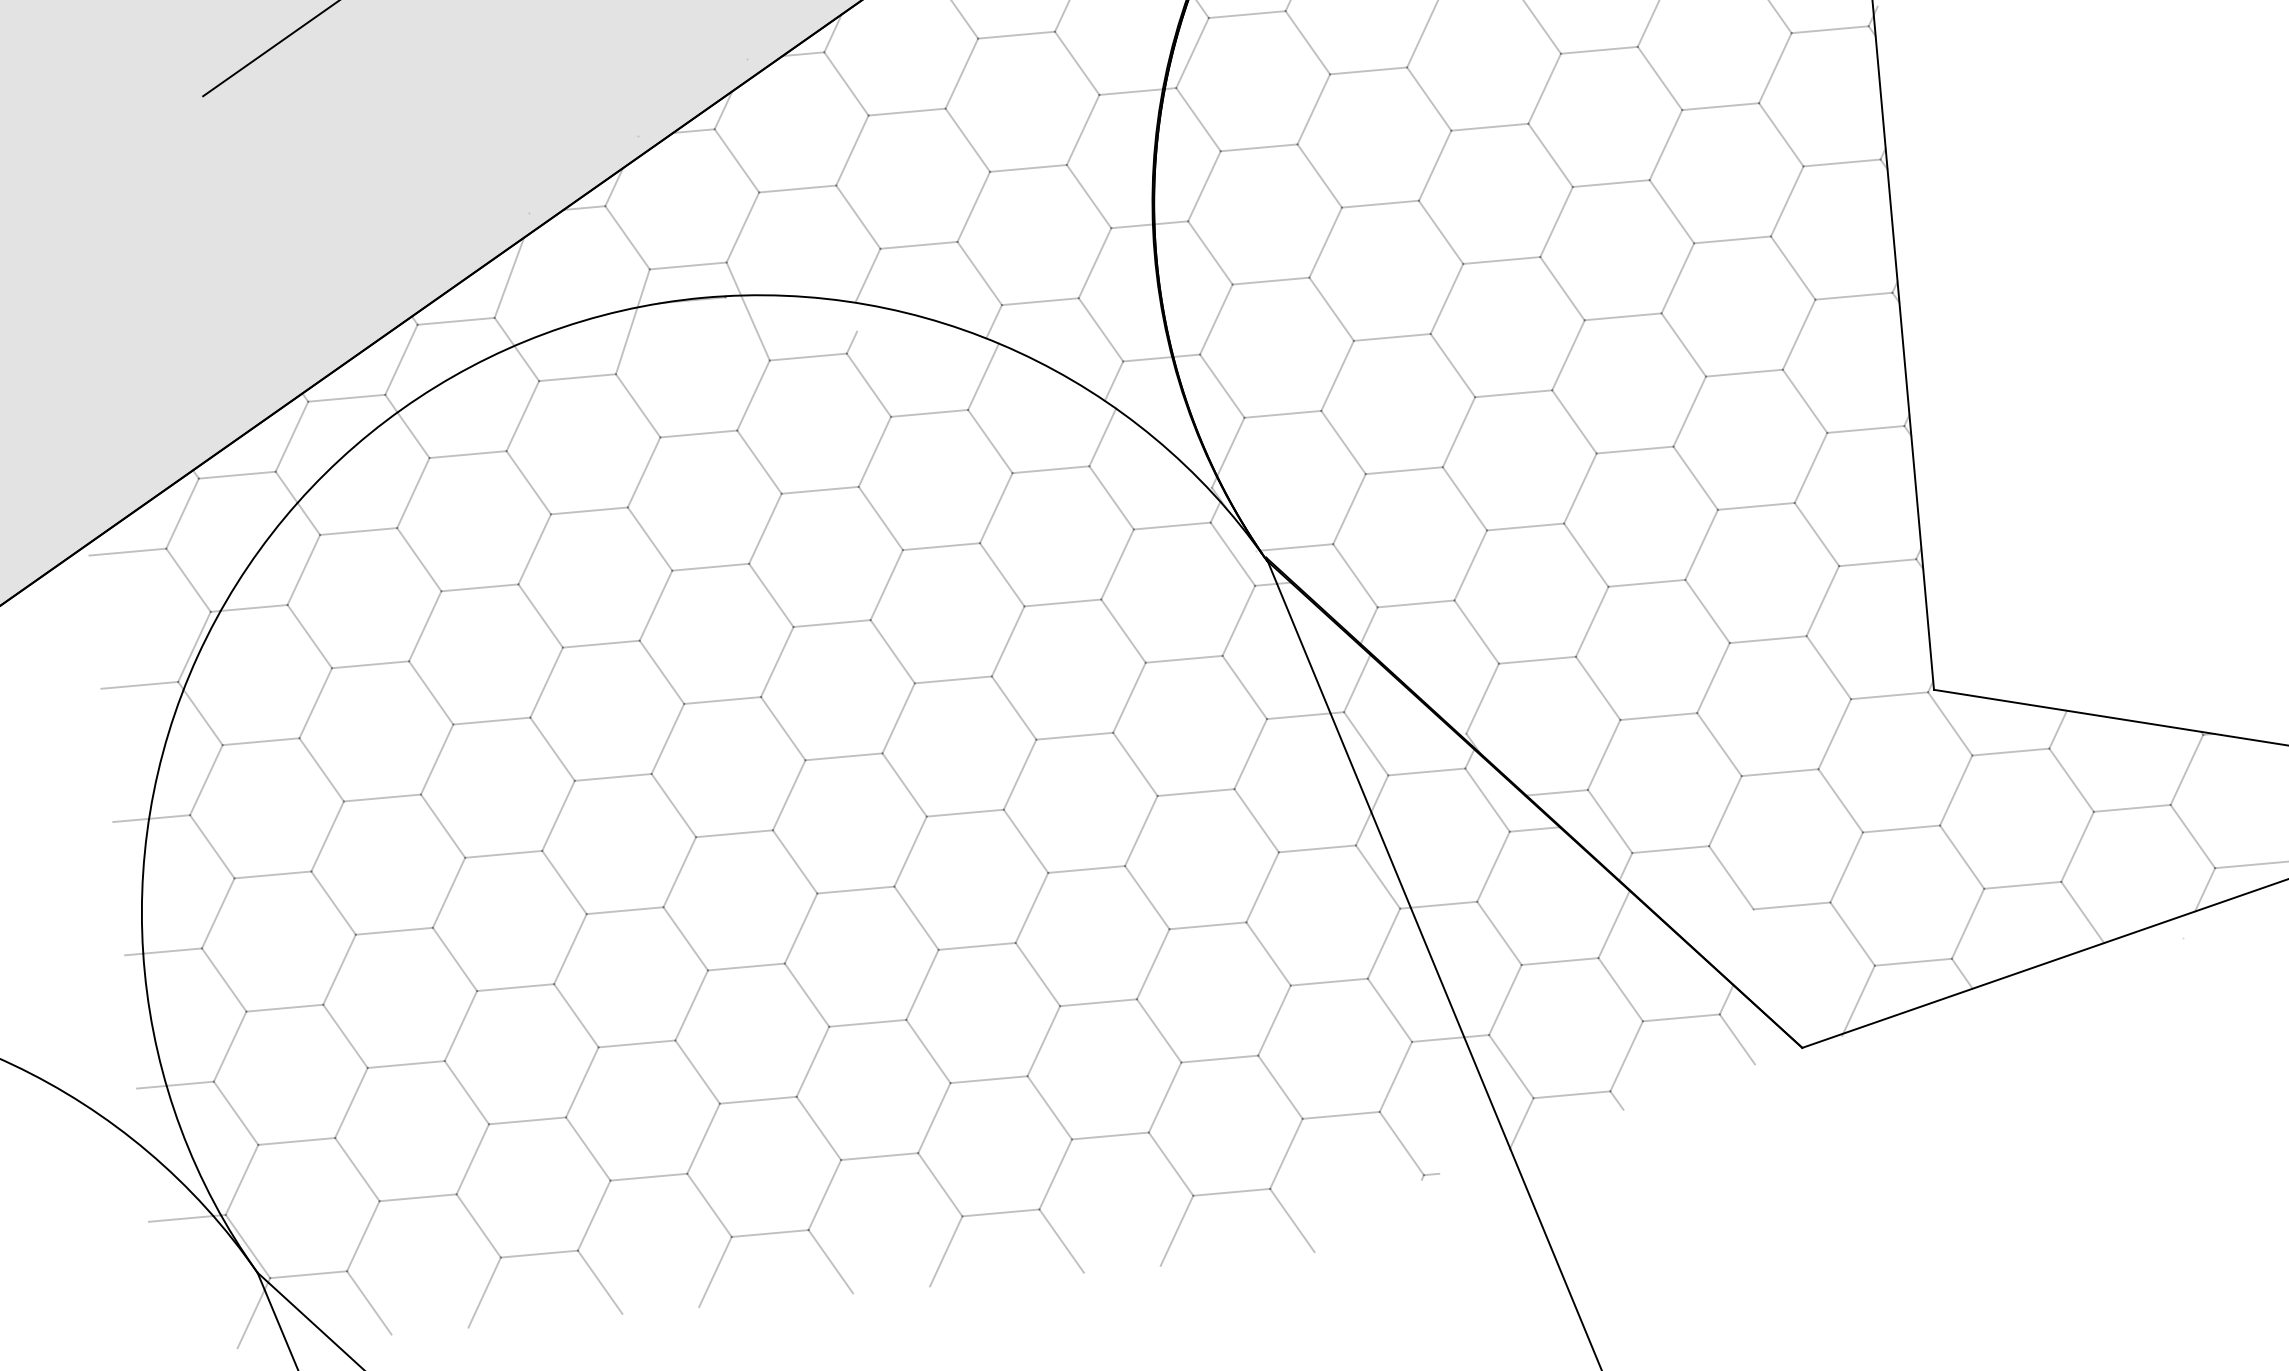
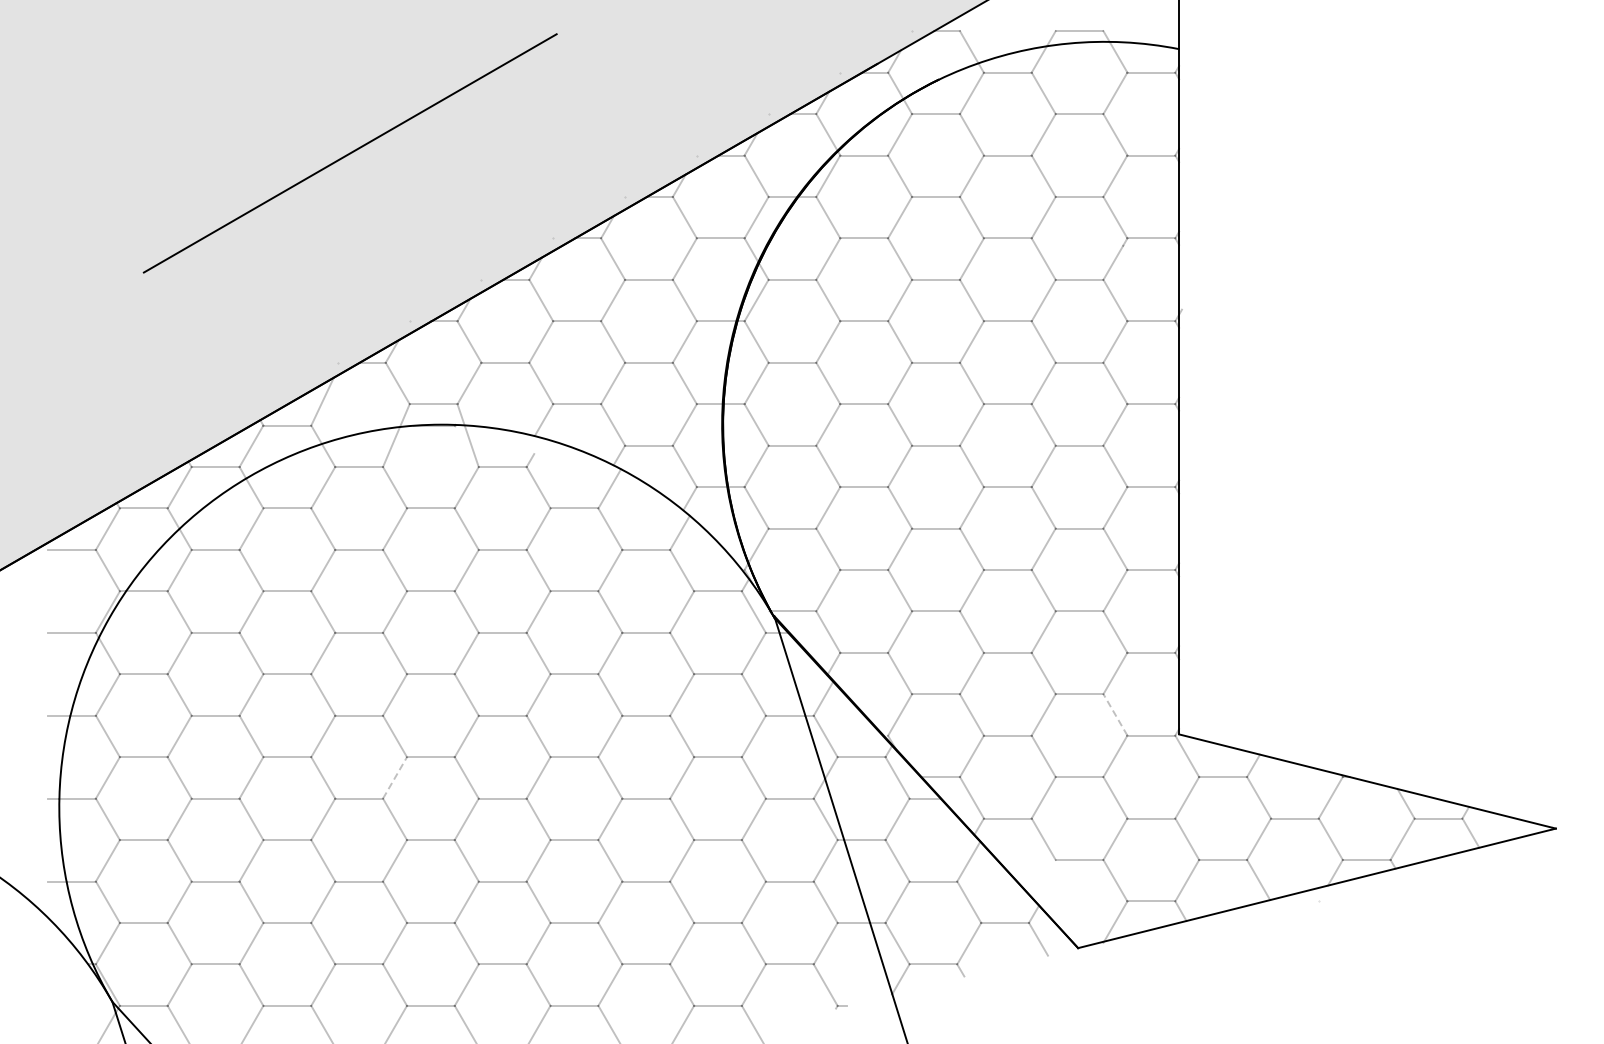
line: (1828, 666) -> (1115, 714), solid -> dashed
line: (680, 871) -> (395, 777), solid -> dashed
line: (181, 1219) -> (68, 964), removed

